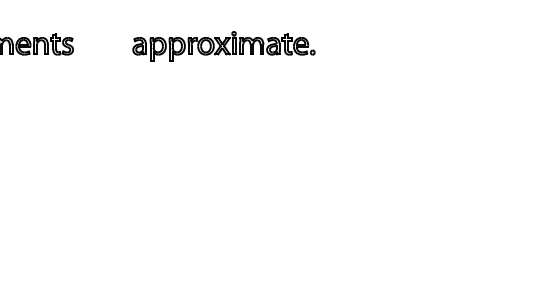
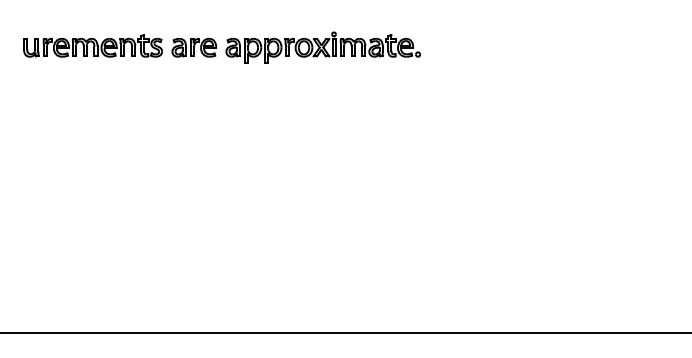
part: (103, 46) -> (194, 47), added

